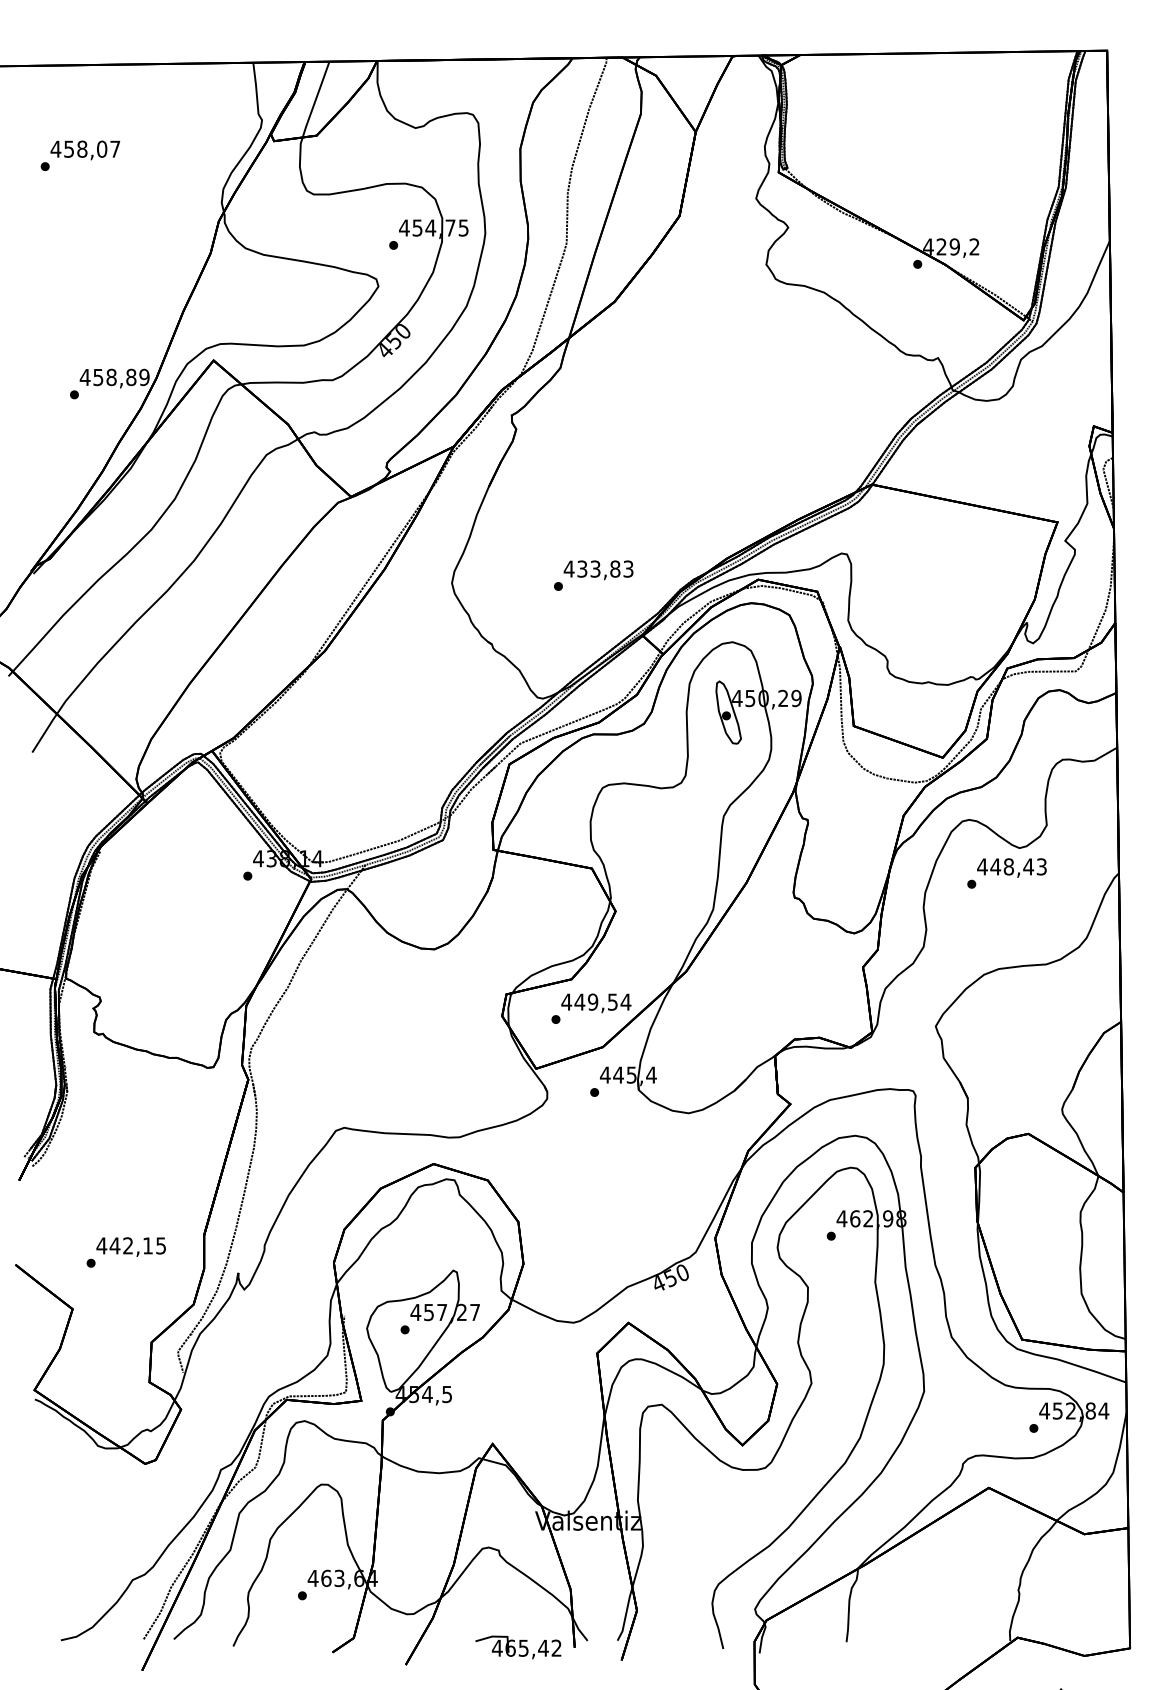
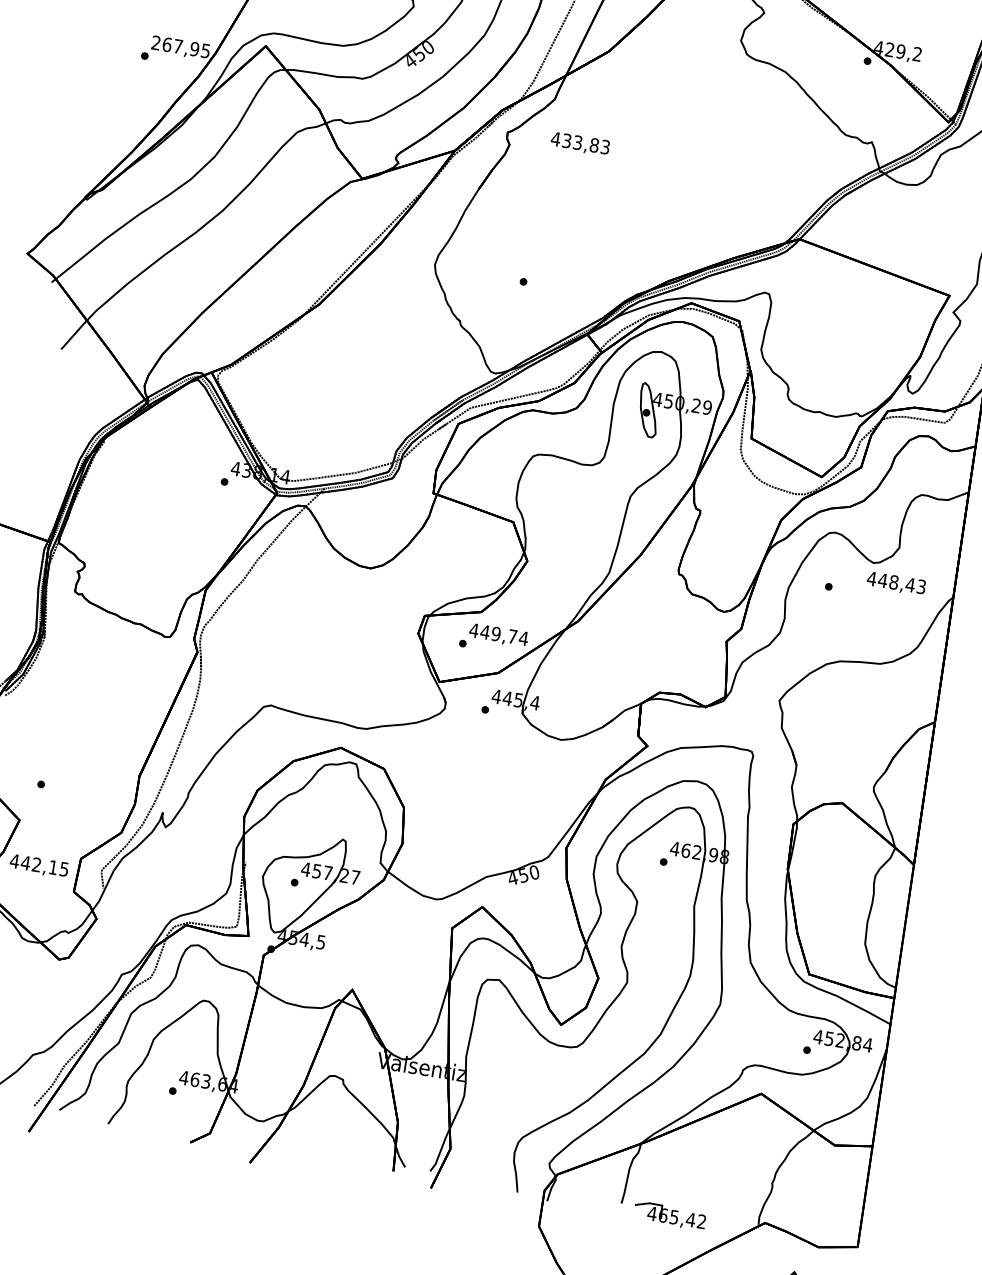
text: (114, 377) -> (180, 47), 458,89 -> 267,95
text: (598, 570) -> (580, 144), moved
text: (1011, 867) -> (896, 583), moved
text: (612, 1001) -> (512, 636), 449,54 -> 449,74
text: (130, 1246) -> (38, 865), moved
part: (518, 1647) -> (670, 1215), moved

